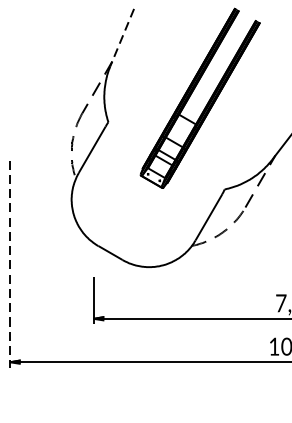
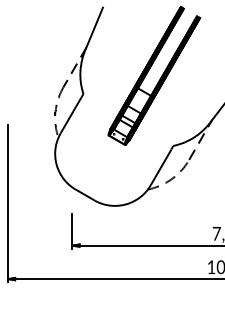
line: (122, 37) -> (94, 28), dashed -> solid
line: (9, 264) -> (7, 203), dashed -> solid

